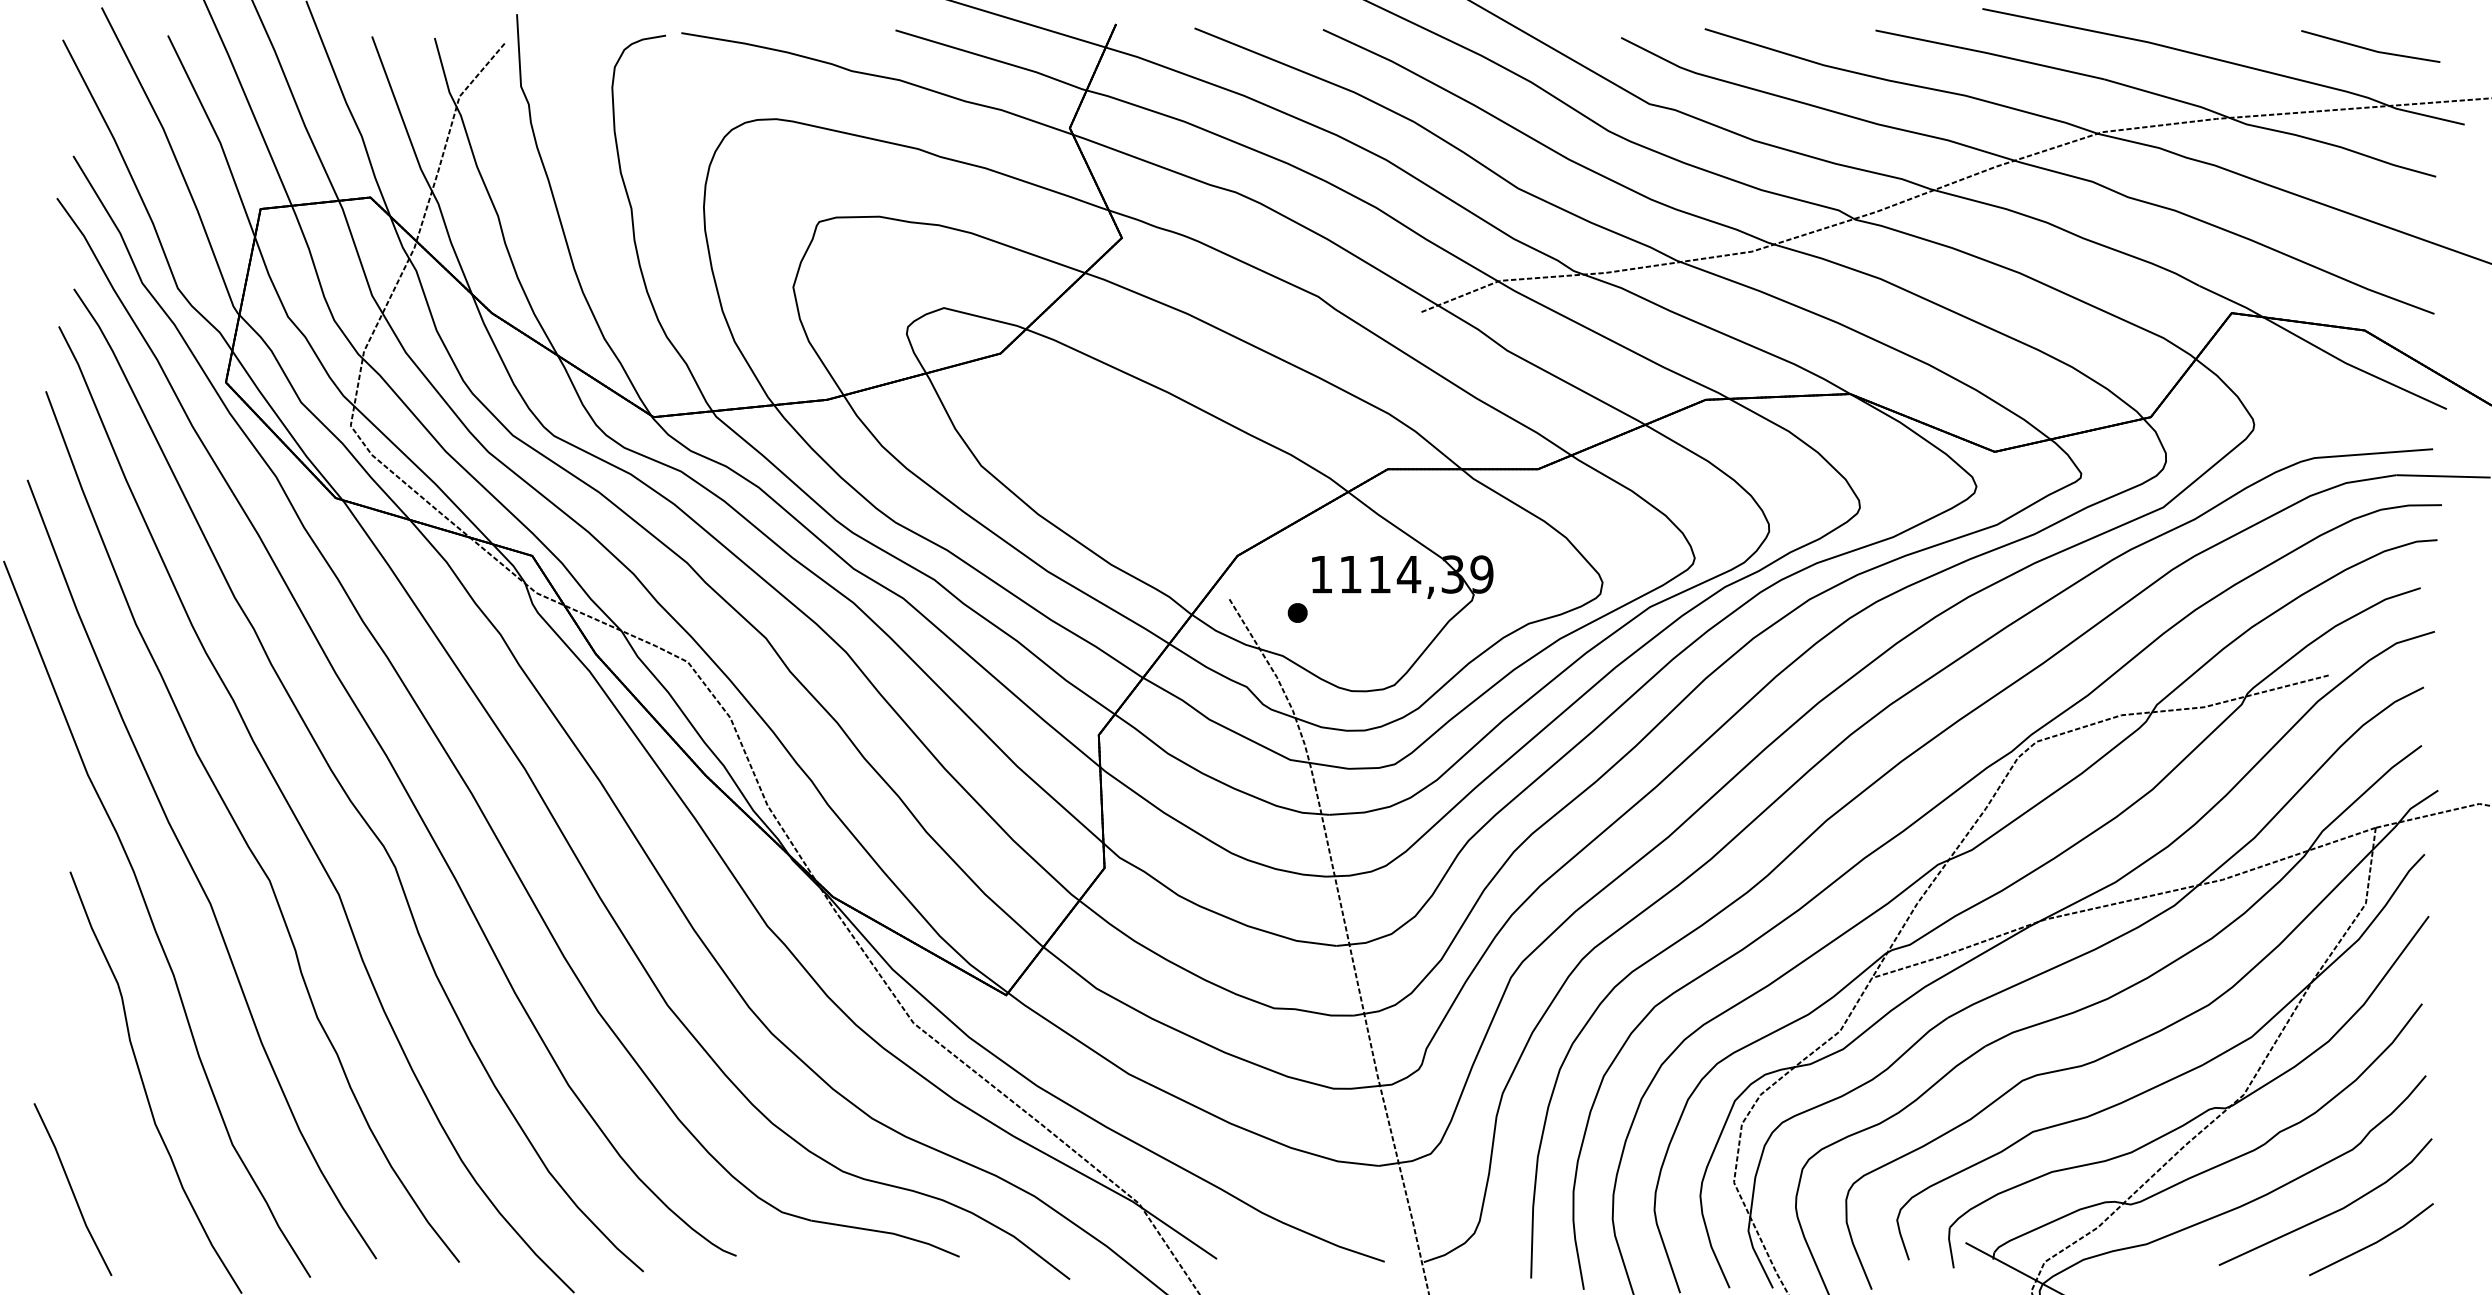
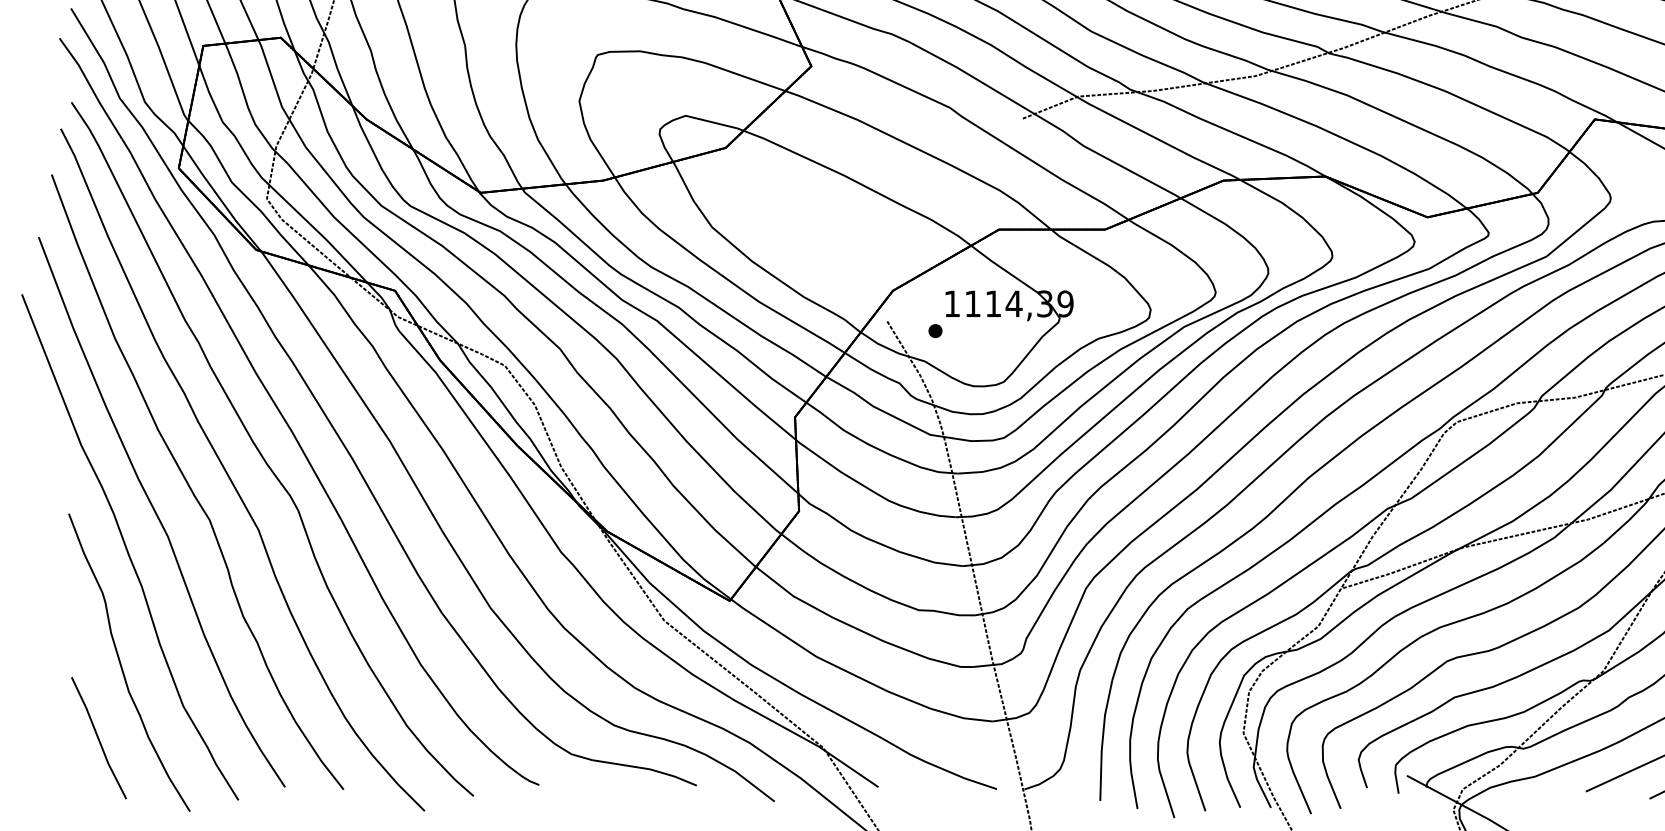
line: (72, 1189) -> (98, 738), moved

